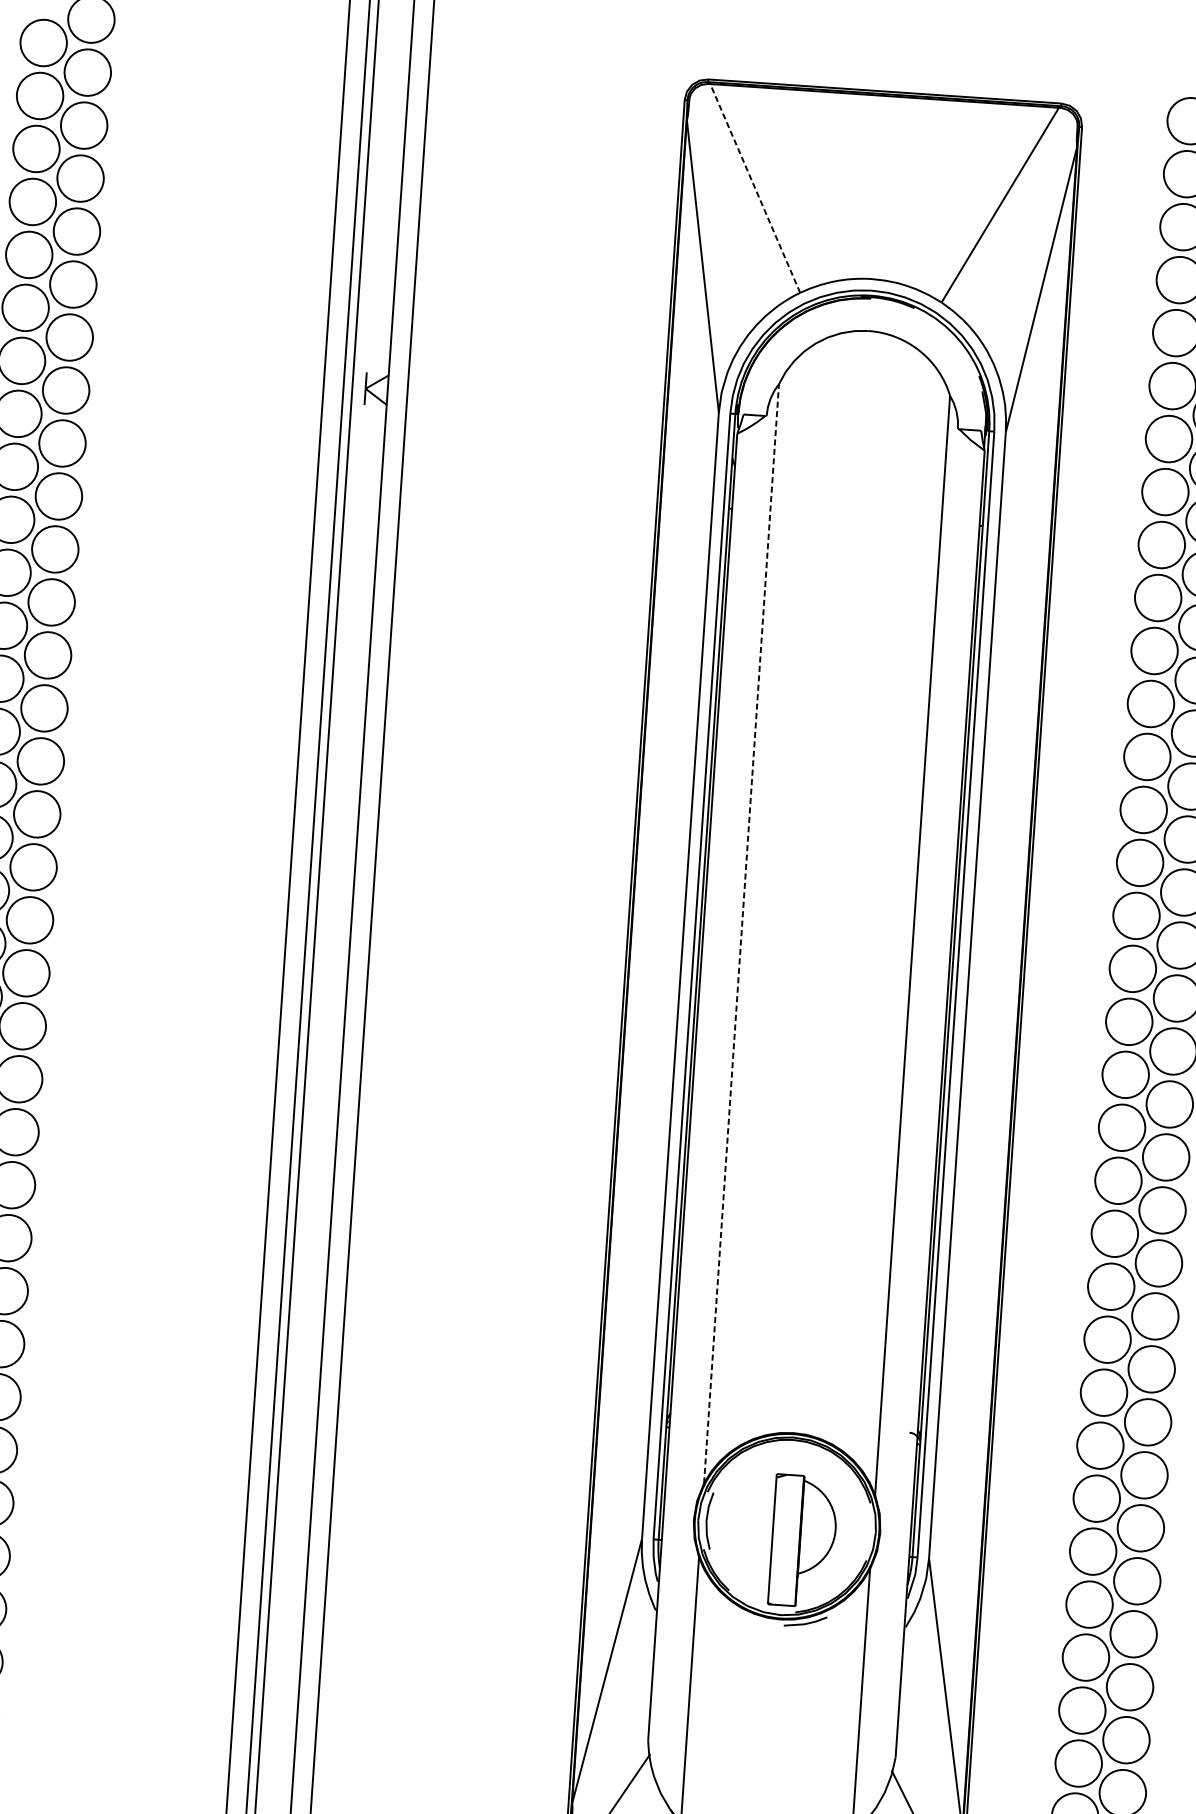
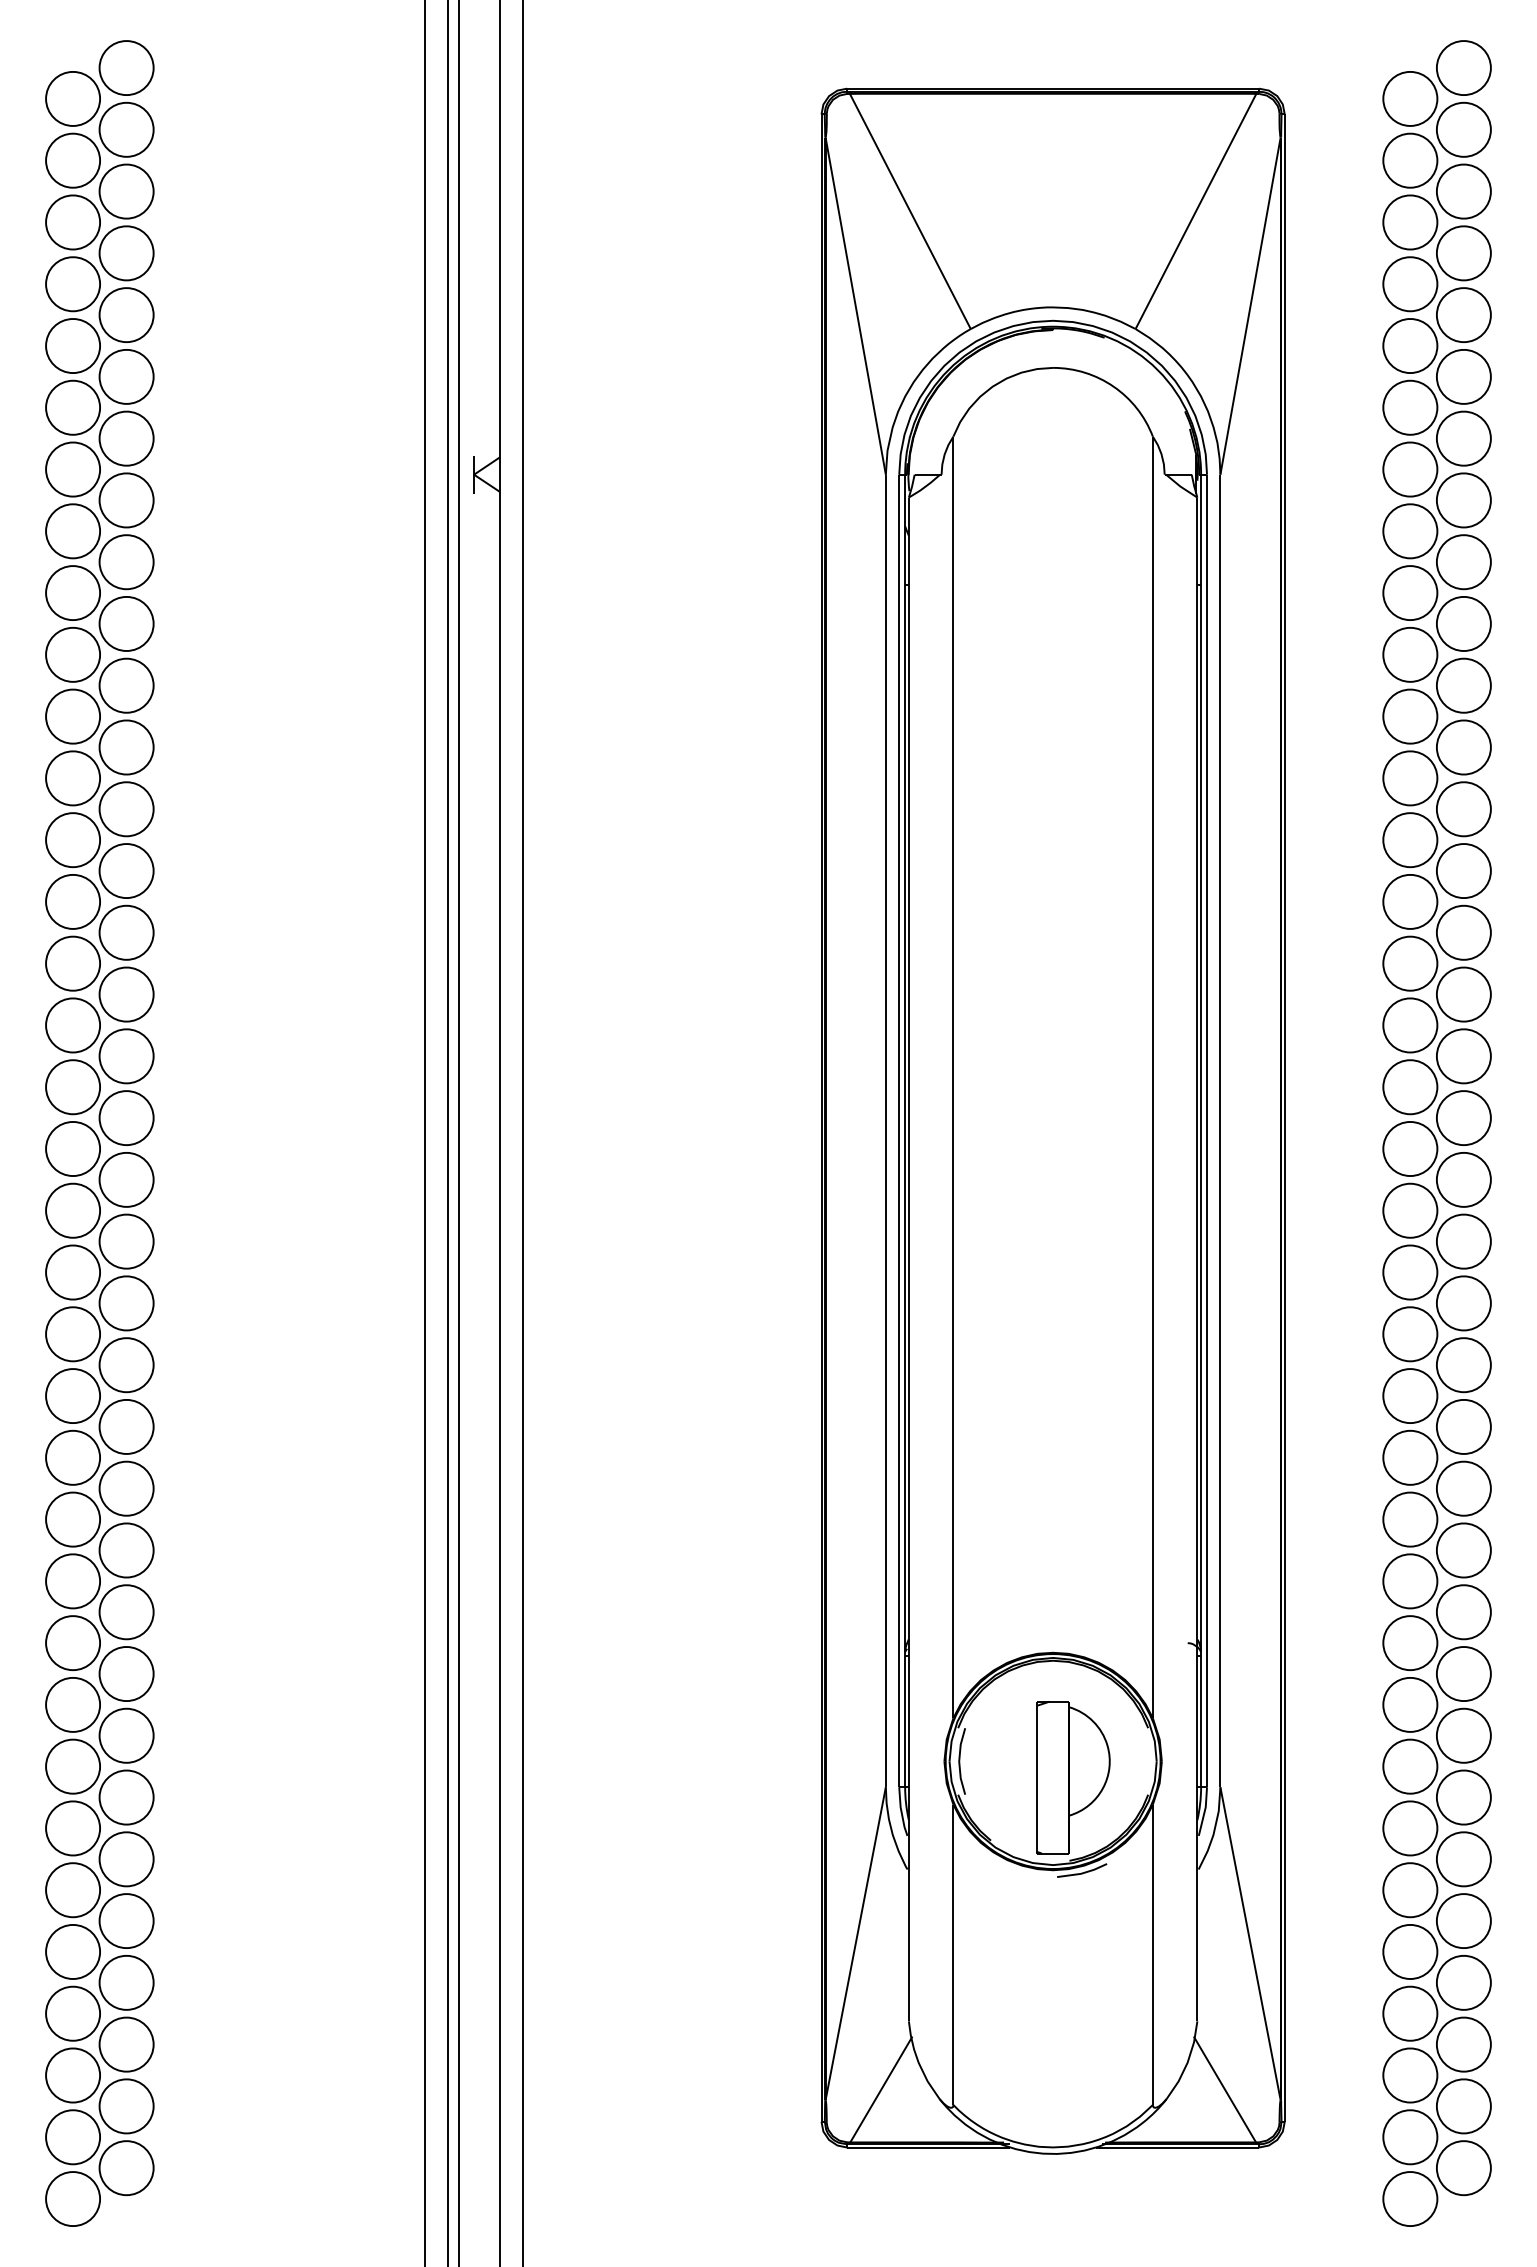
line: (755, 188) -> (910, 211), dashed -> solid
line: (741, 933) -> (953, 1077), dashed -> solid

